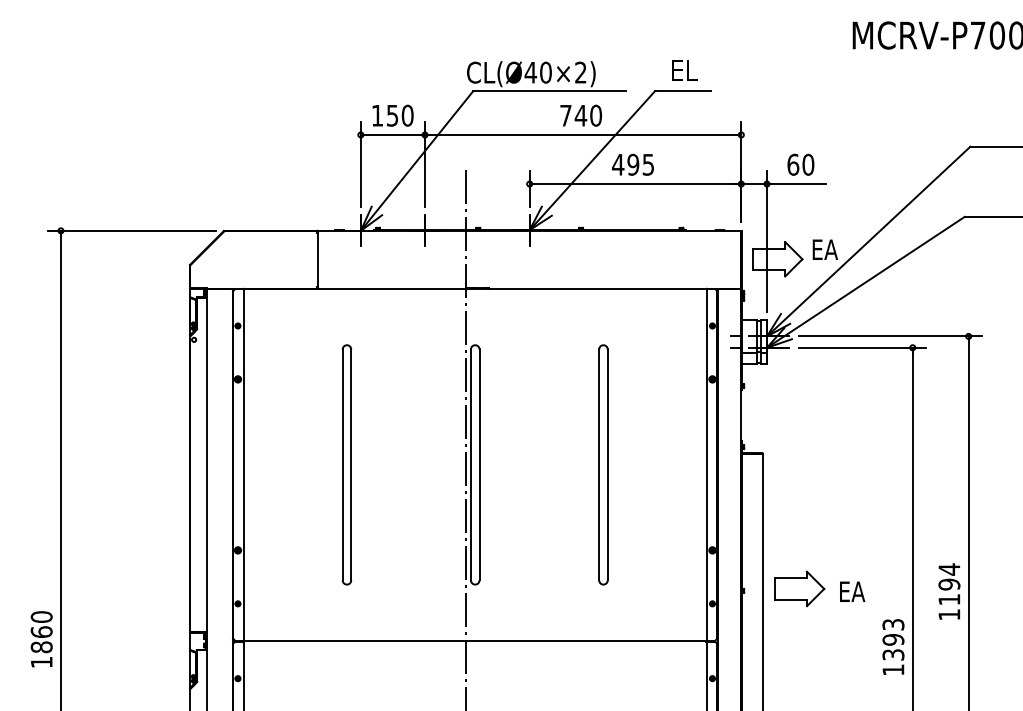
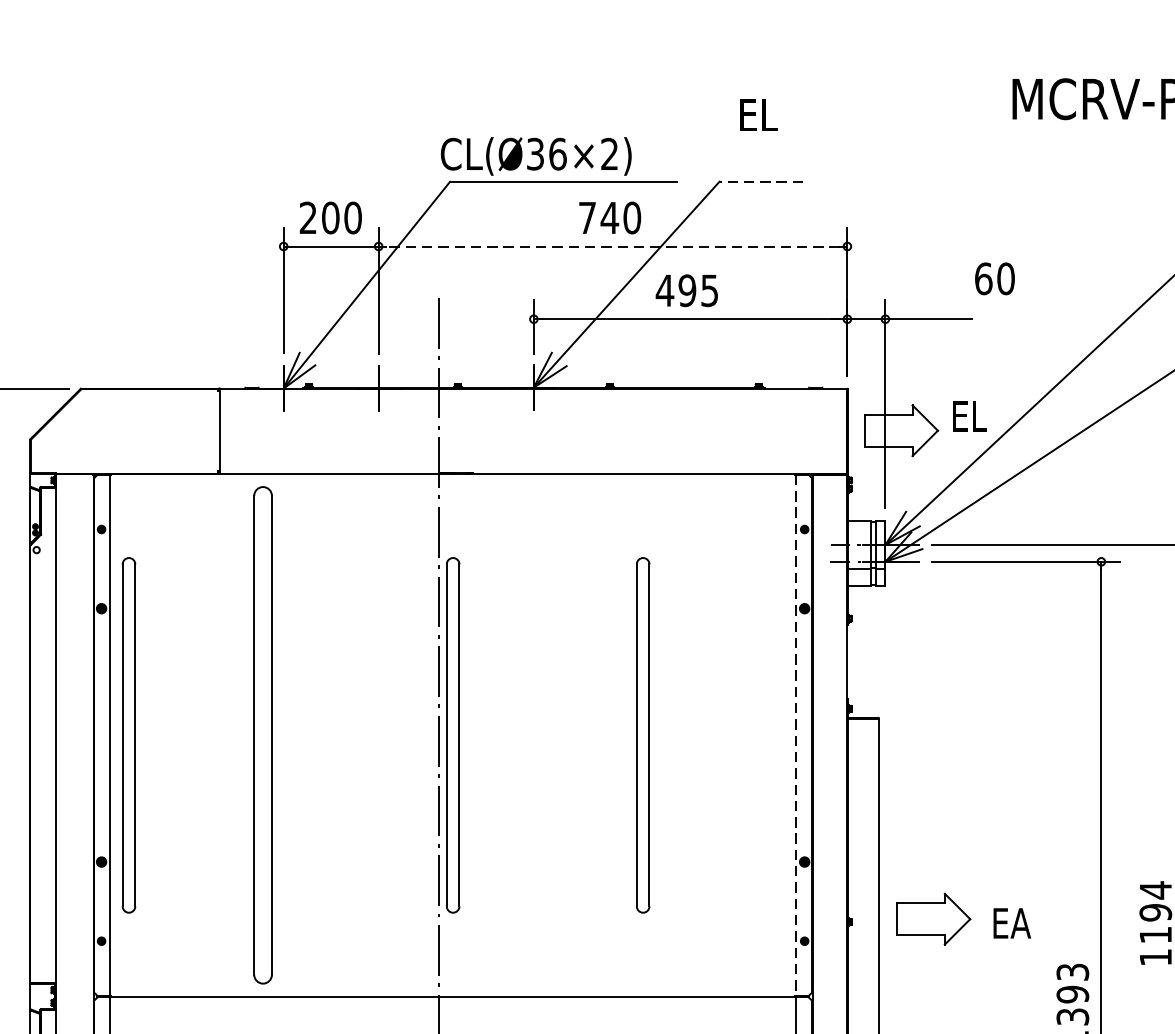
text: (684, 70) -> (758, 115), moved
text: (537, 72) -> (545, 153), CL(Ø40×2) -> CL(Ø36×2)
line: (682, 91) -> (760, 182), solid -> dashed
text: (384, 115) -> (318, 217), 150 -> 200
line: (582, 134) -> (612, 245), solid -> dashed
text: (800, 164) -> (994, 278), moved
text: (825, 249) -> (972, 416), EA -> EL
part: (256, 464) -> (129, 734), added
part: (346, 464) -> (262, 734), size x1.4
line: (706, 464) -> (795, 734), solid -> dashed

